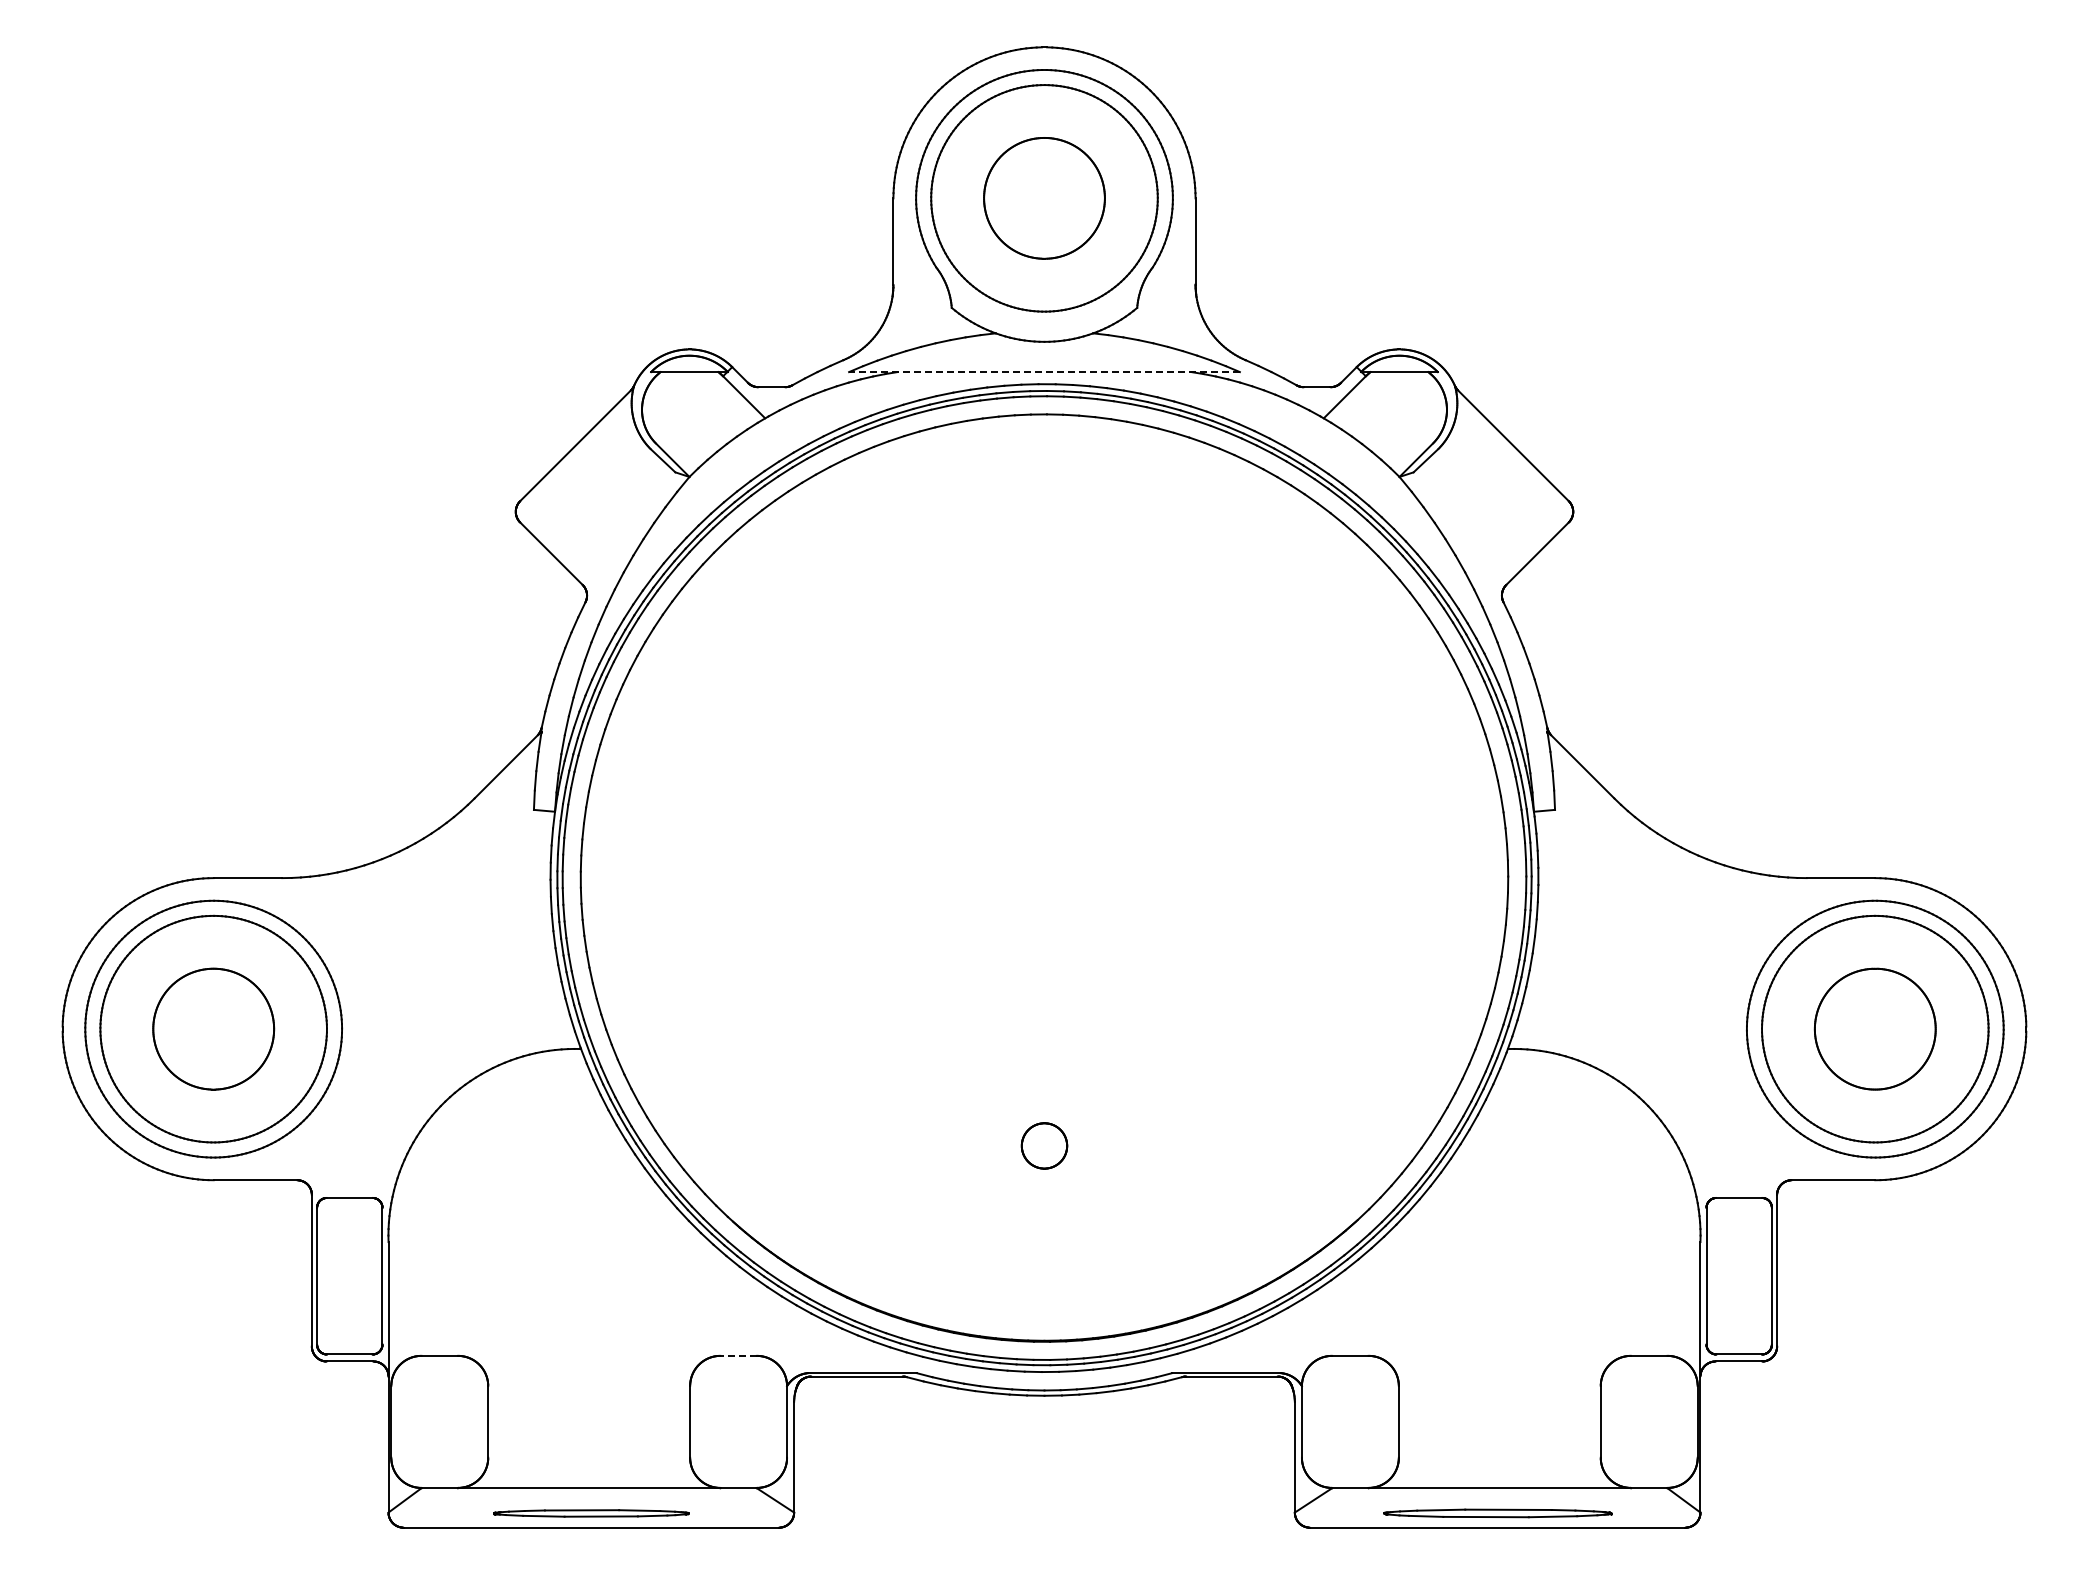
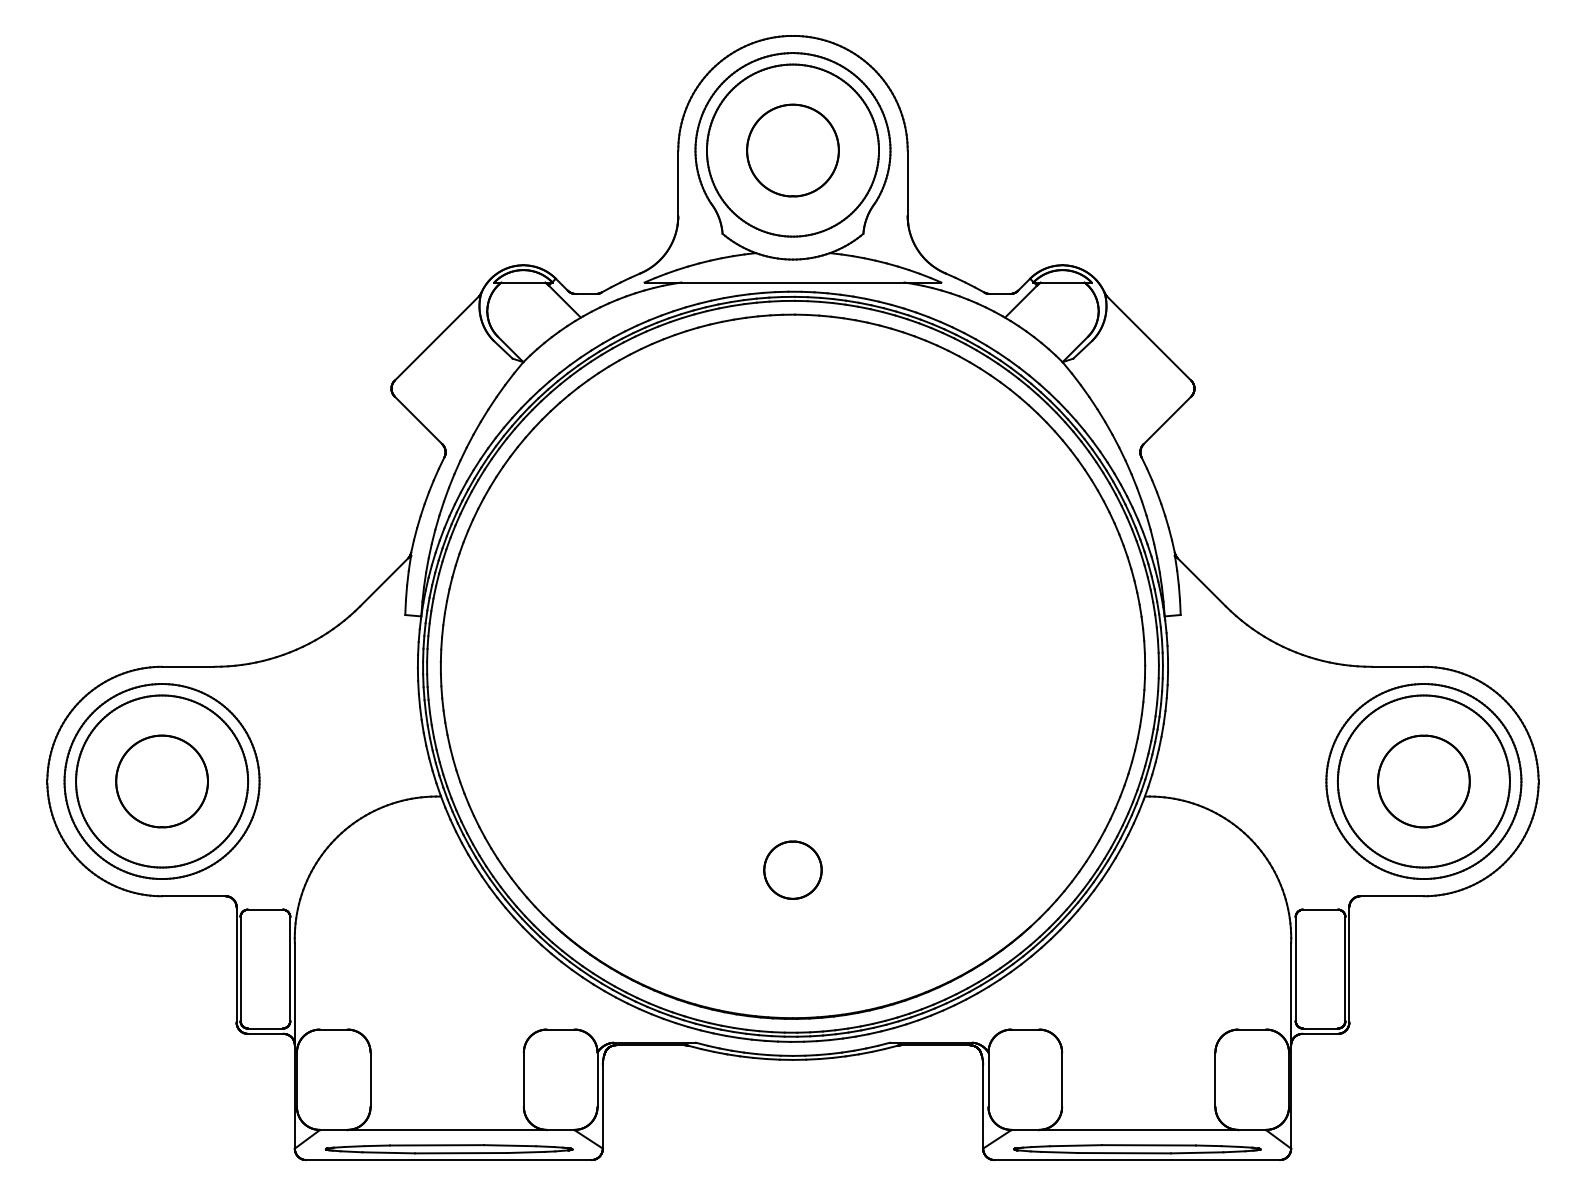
line: (1044, 372) -> (793, 282), dashed -> solid
part: (1044, 1145) -> (793, 869), size x1.67
line: (738, 1355) -> (560, 1029), dashed -> solid
part: (591, 1513) -> (448, 1149), size x1.67
part: (1497, 1513) -> (1137, 1149), size x1.43

